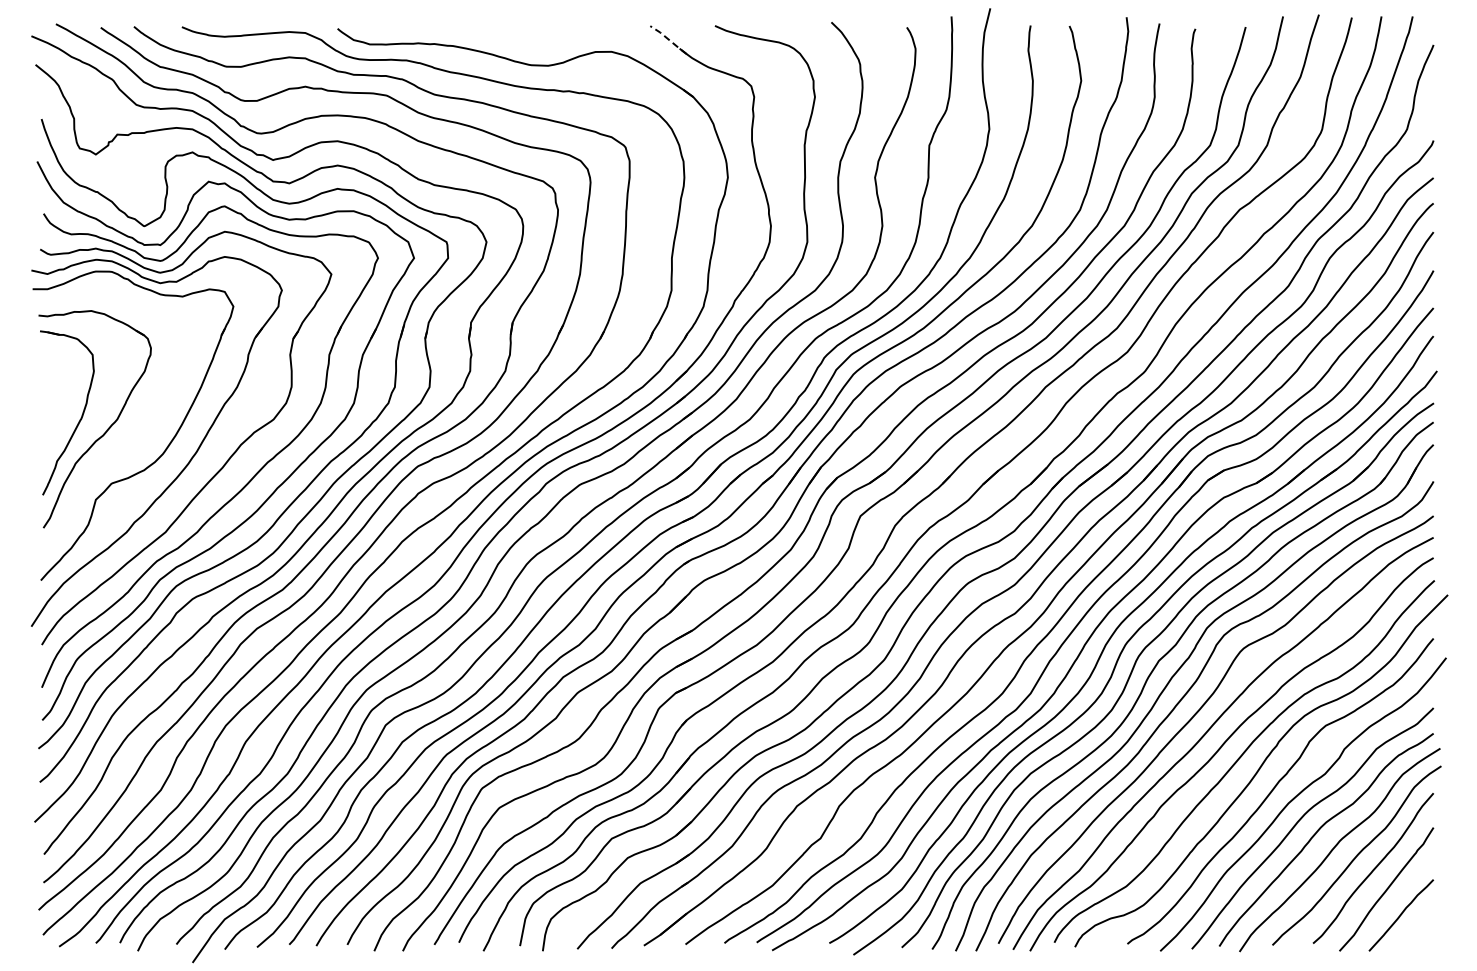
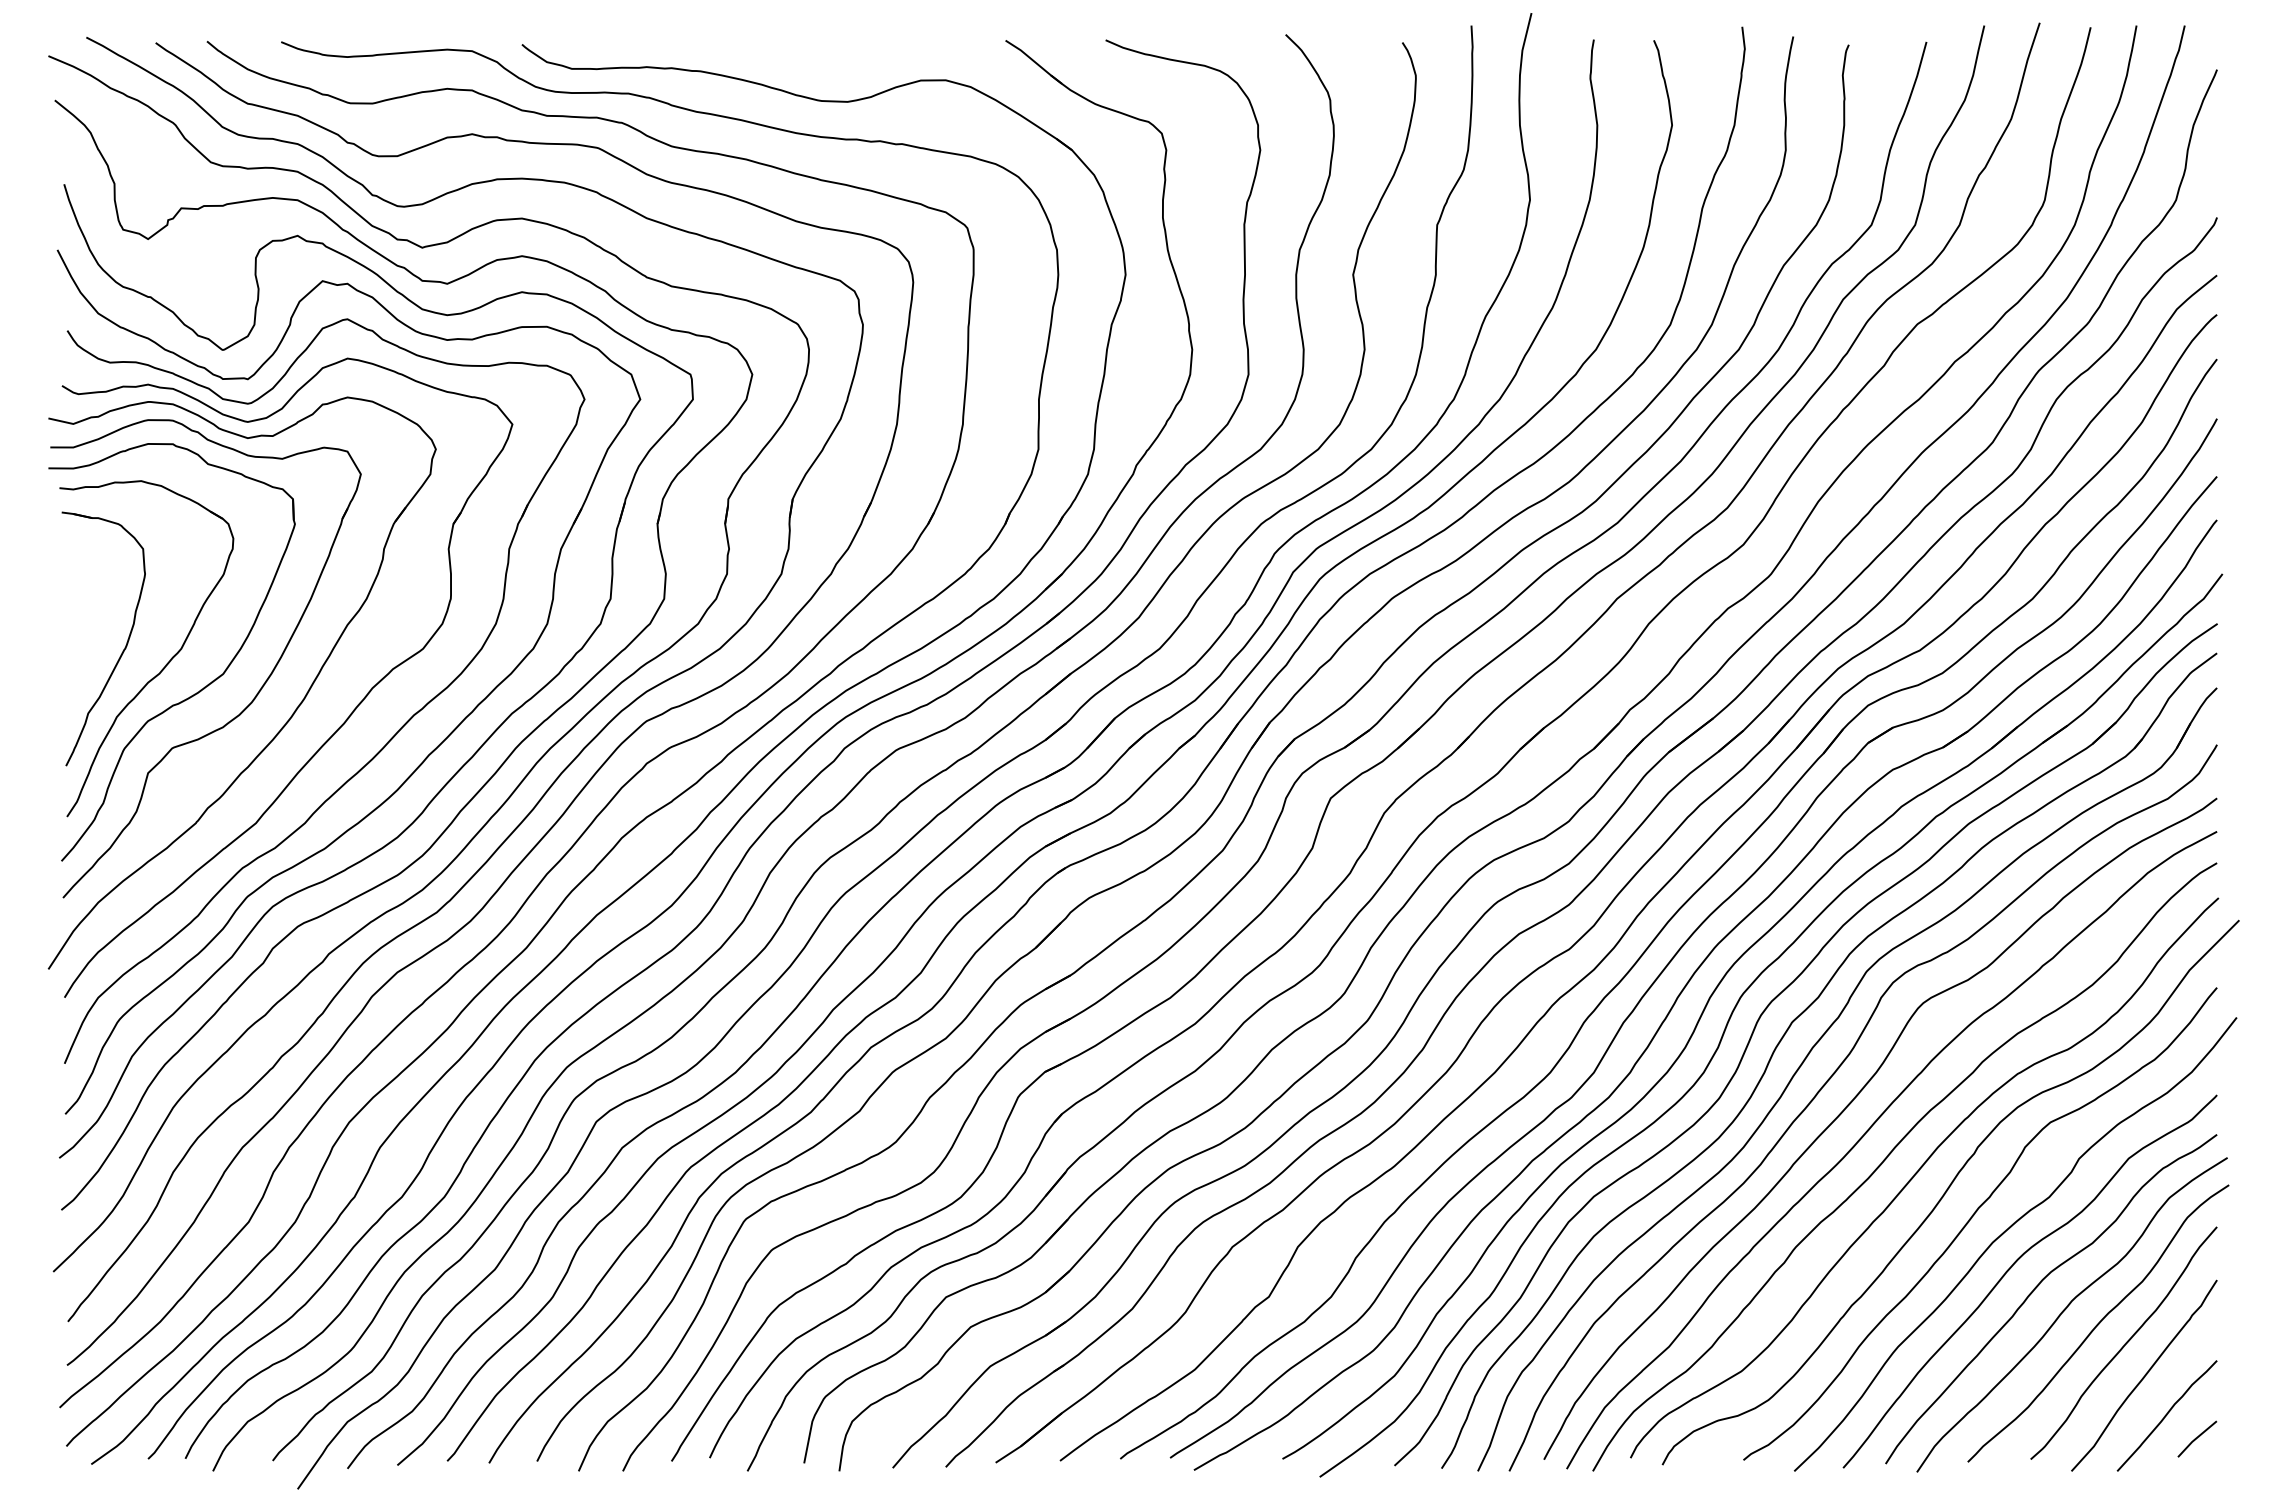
line: (668, 39) -> (1033, 61), dashed -> solid
part: (130, 444) -> (201, 687), added
line: (1420, 930) -> (2196, 1439), added

